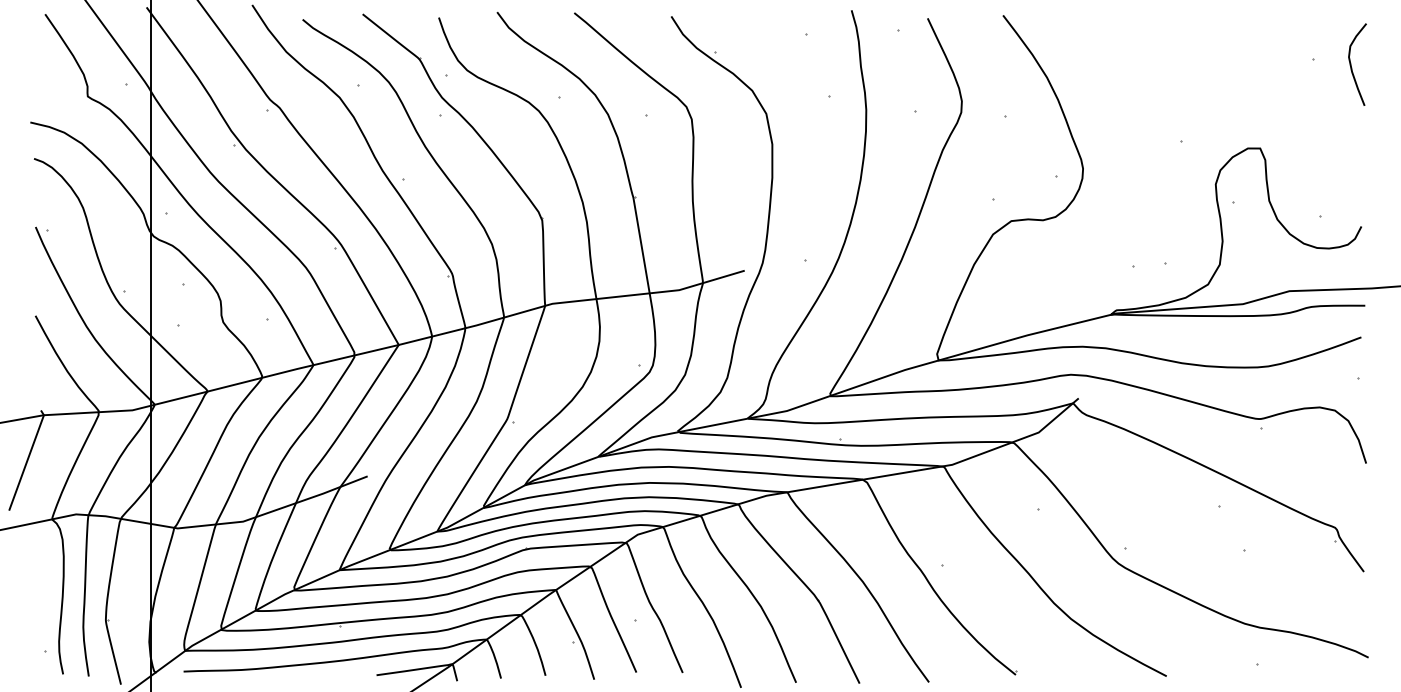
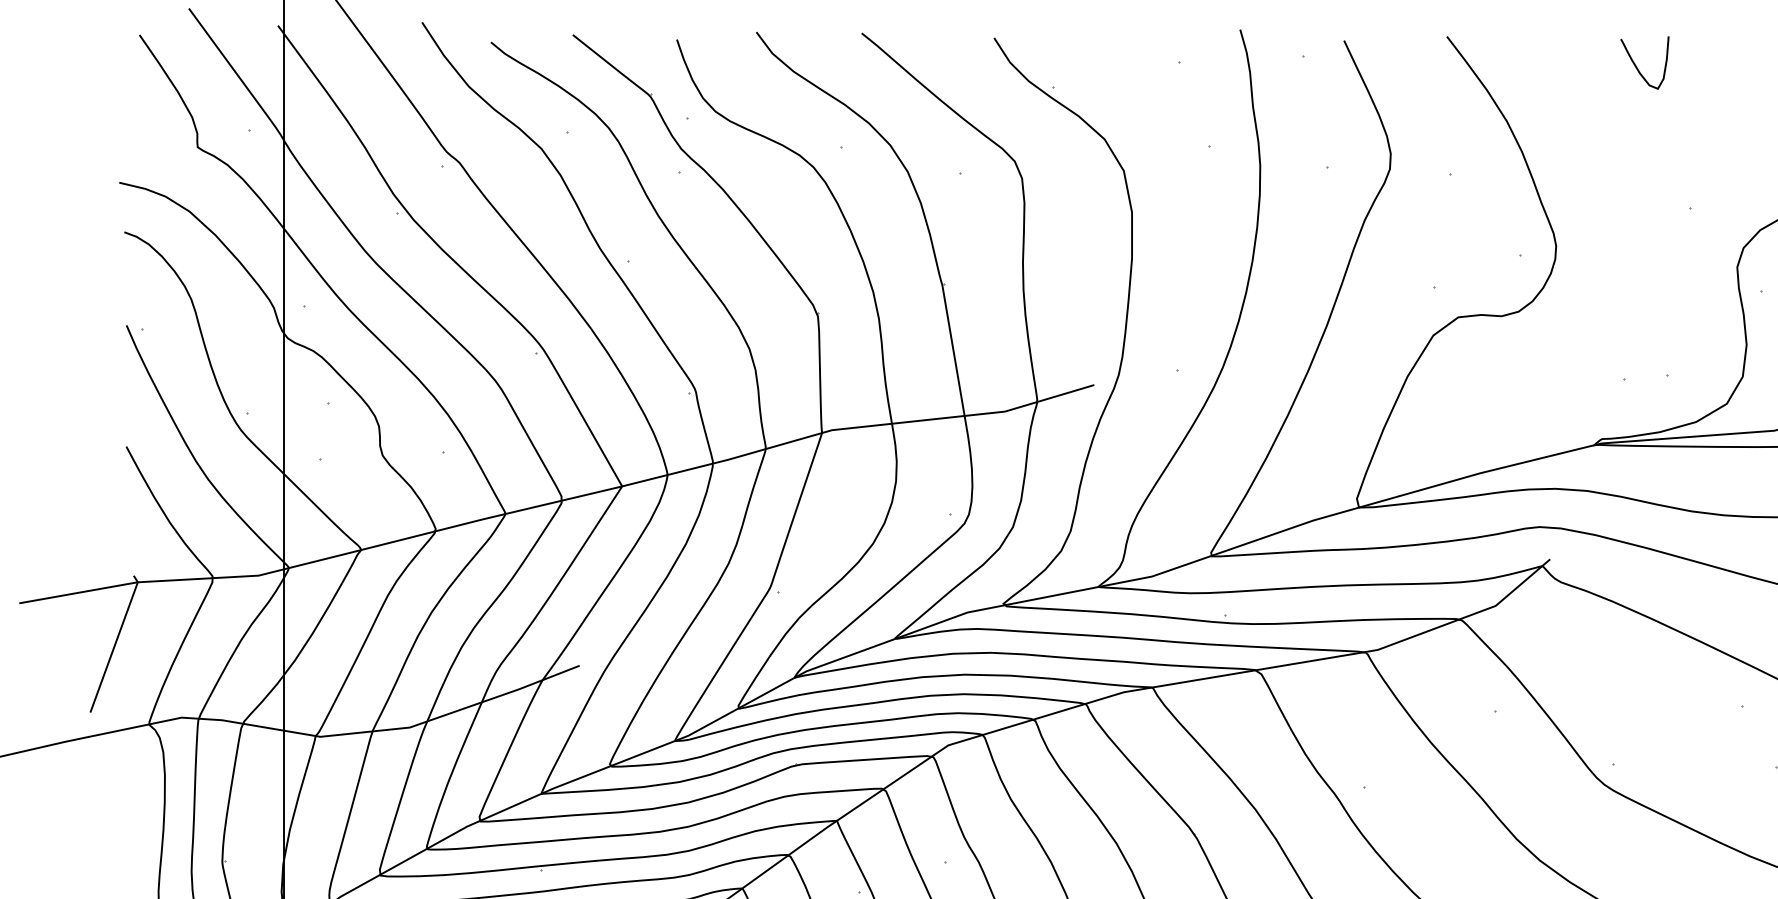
curve: (1143, 38) -> (1638, 68), added

